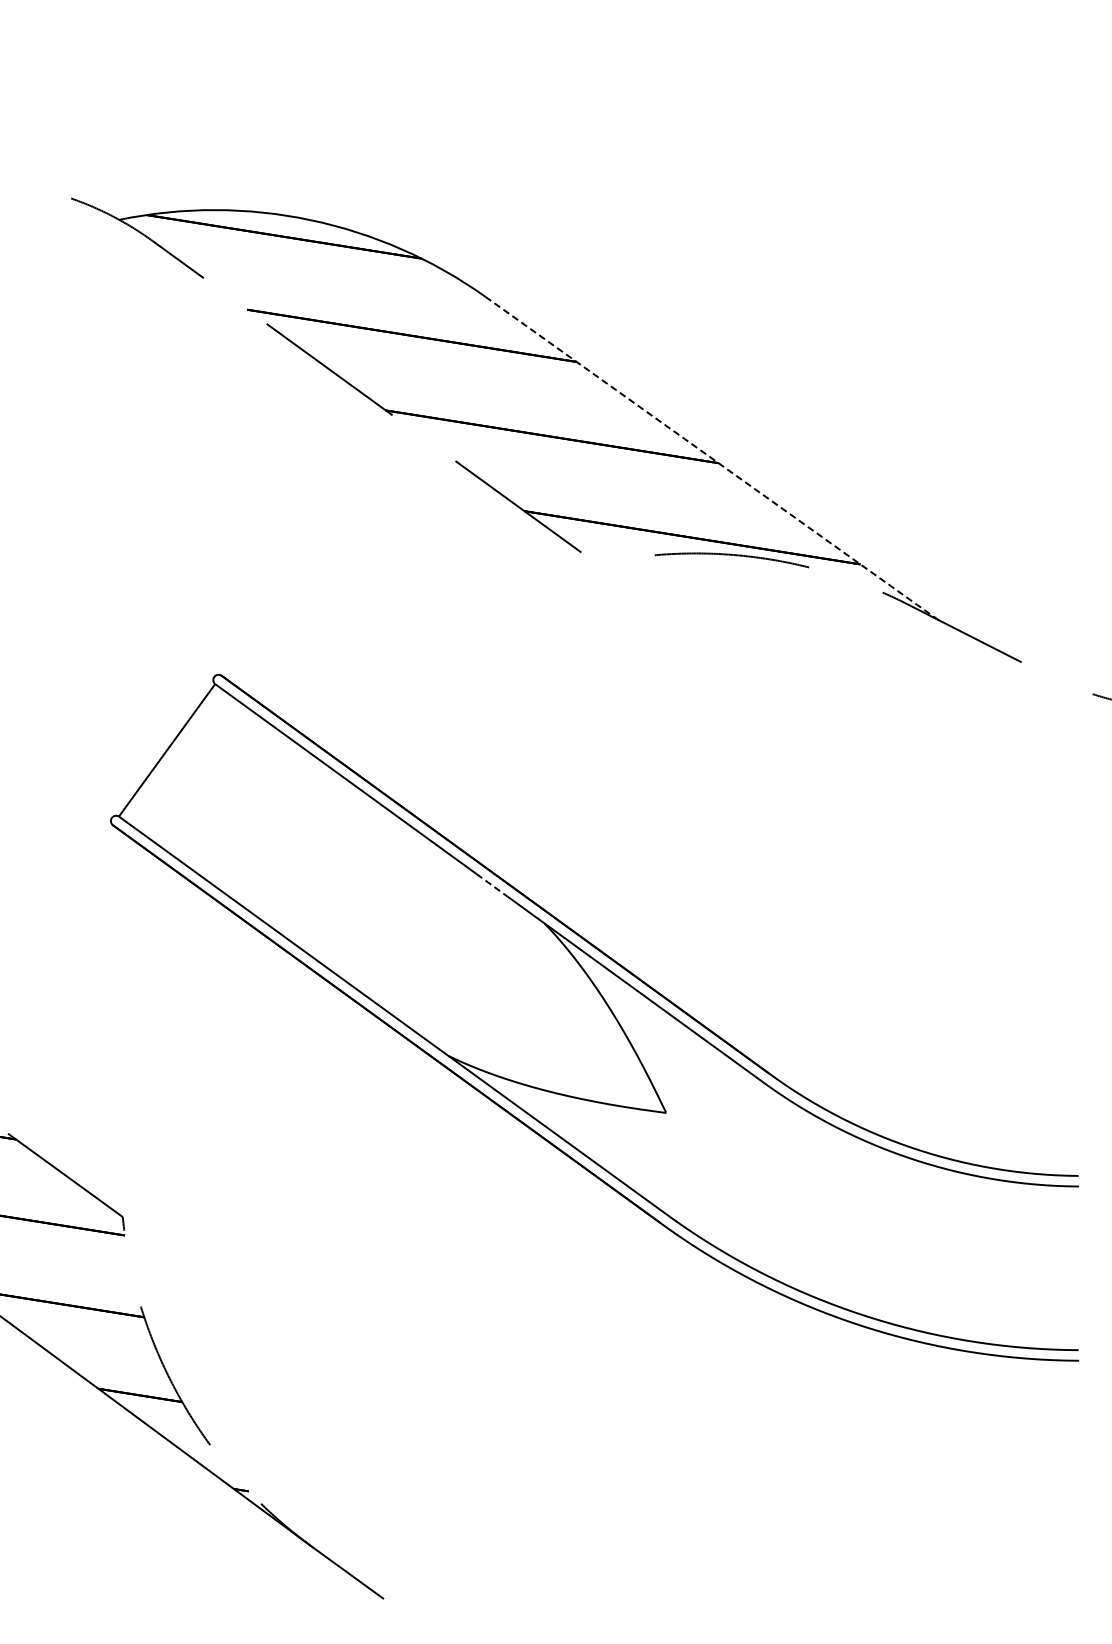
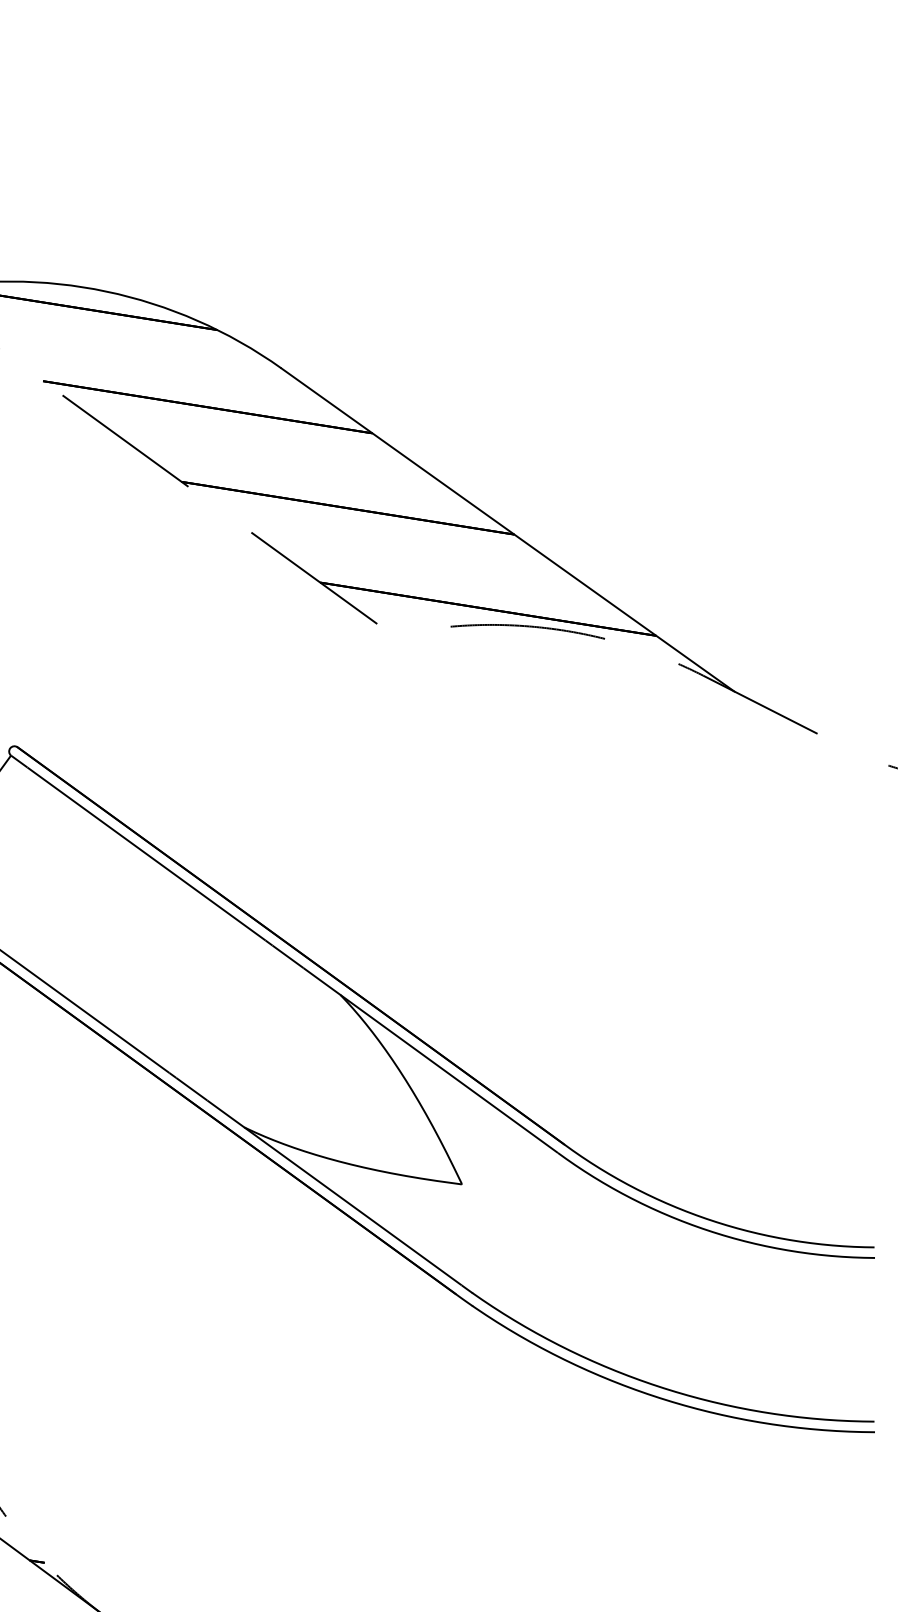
line: (712, 458) -> (508, 529), dashed -> solid
line: (492, 885) -> (288, 956), dashed -> solid

